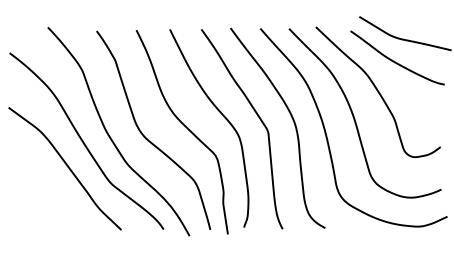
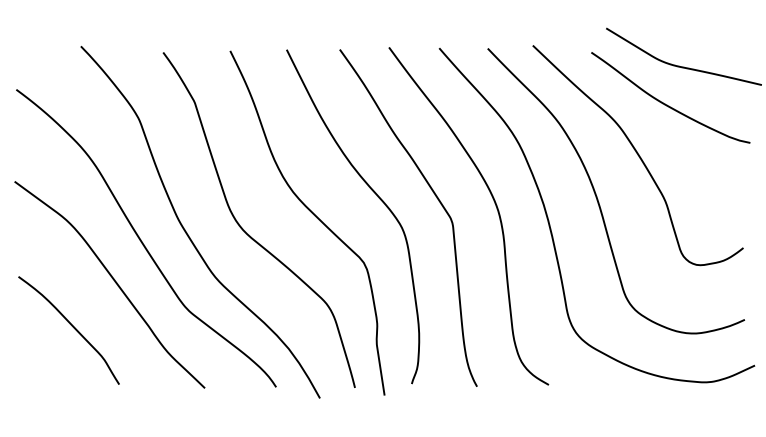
curve: (41, 193) -> (70, 326), added

